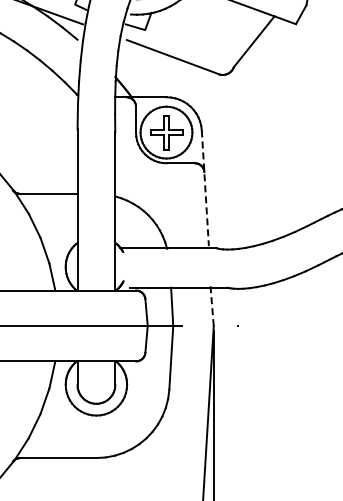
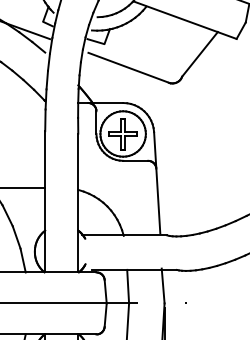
line: (205, 188) -> (157, 182), dashed -> solid
line: (212, 306) -> (163, 286), dashed -> solid

